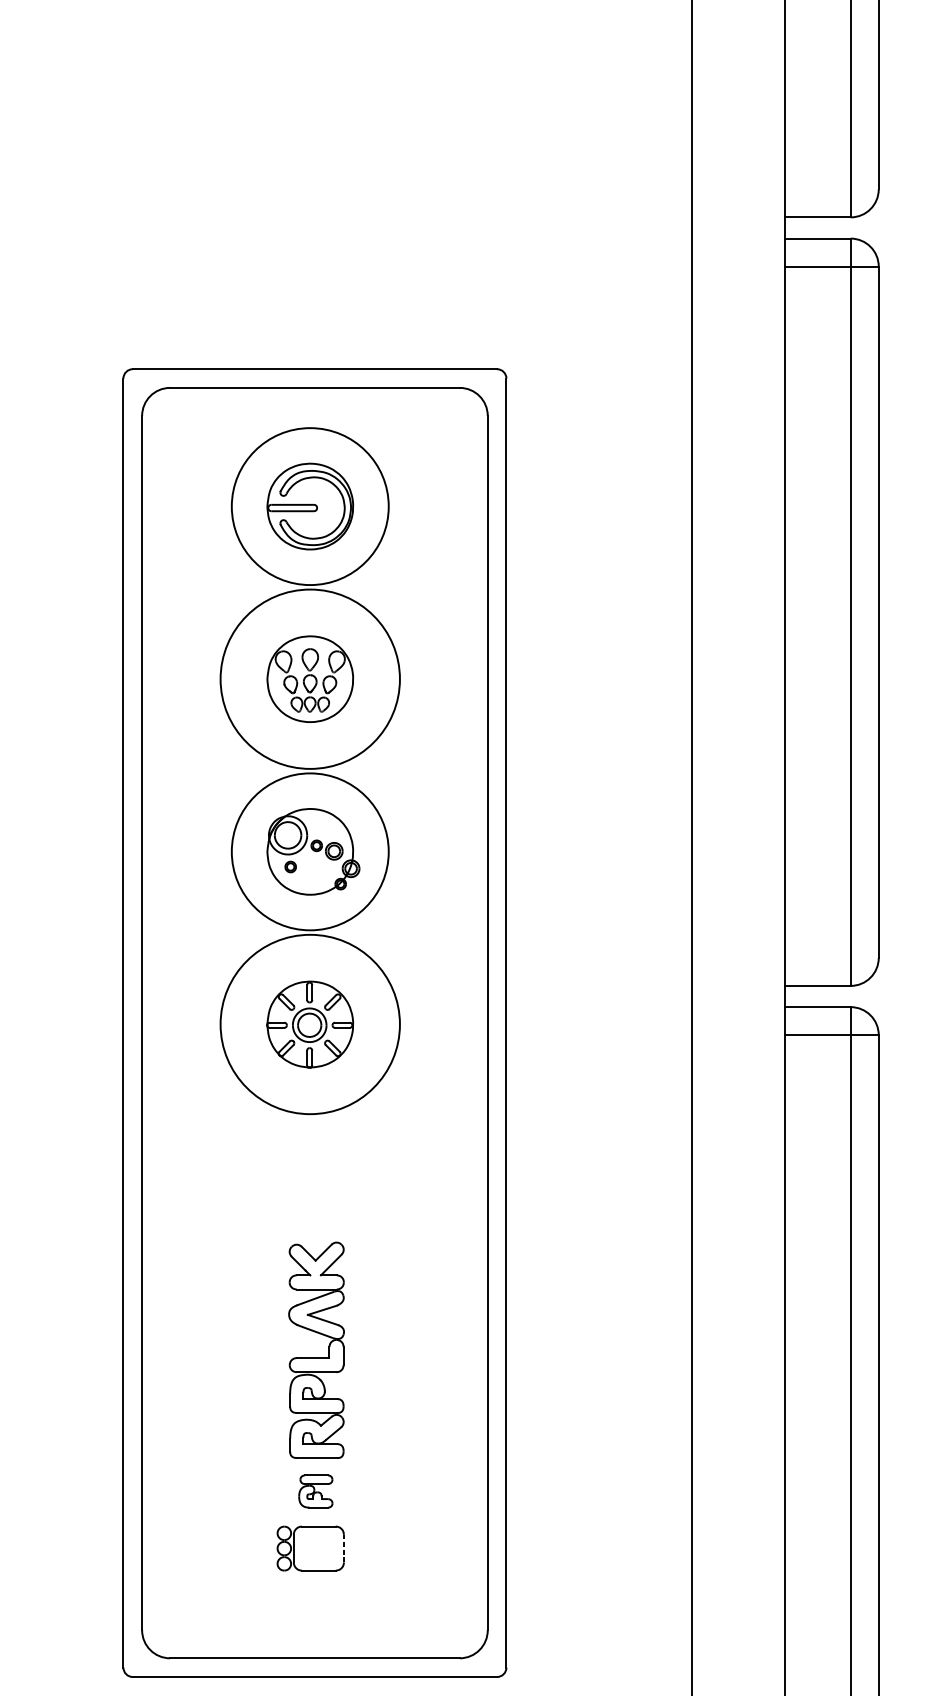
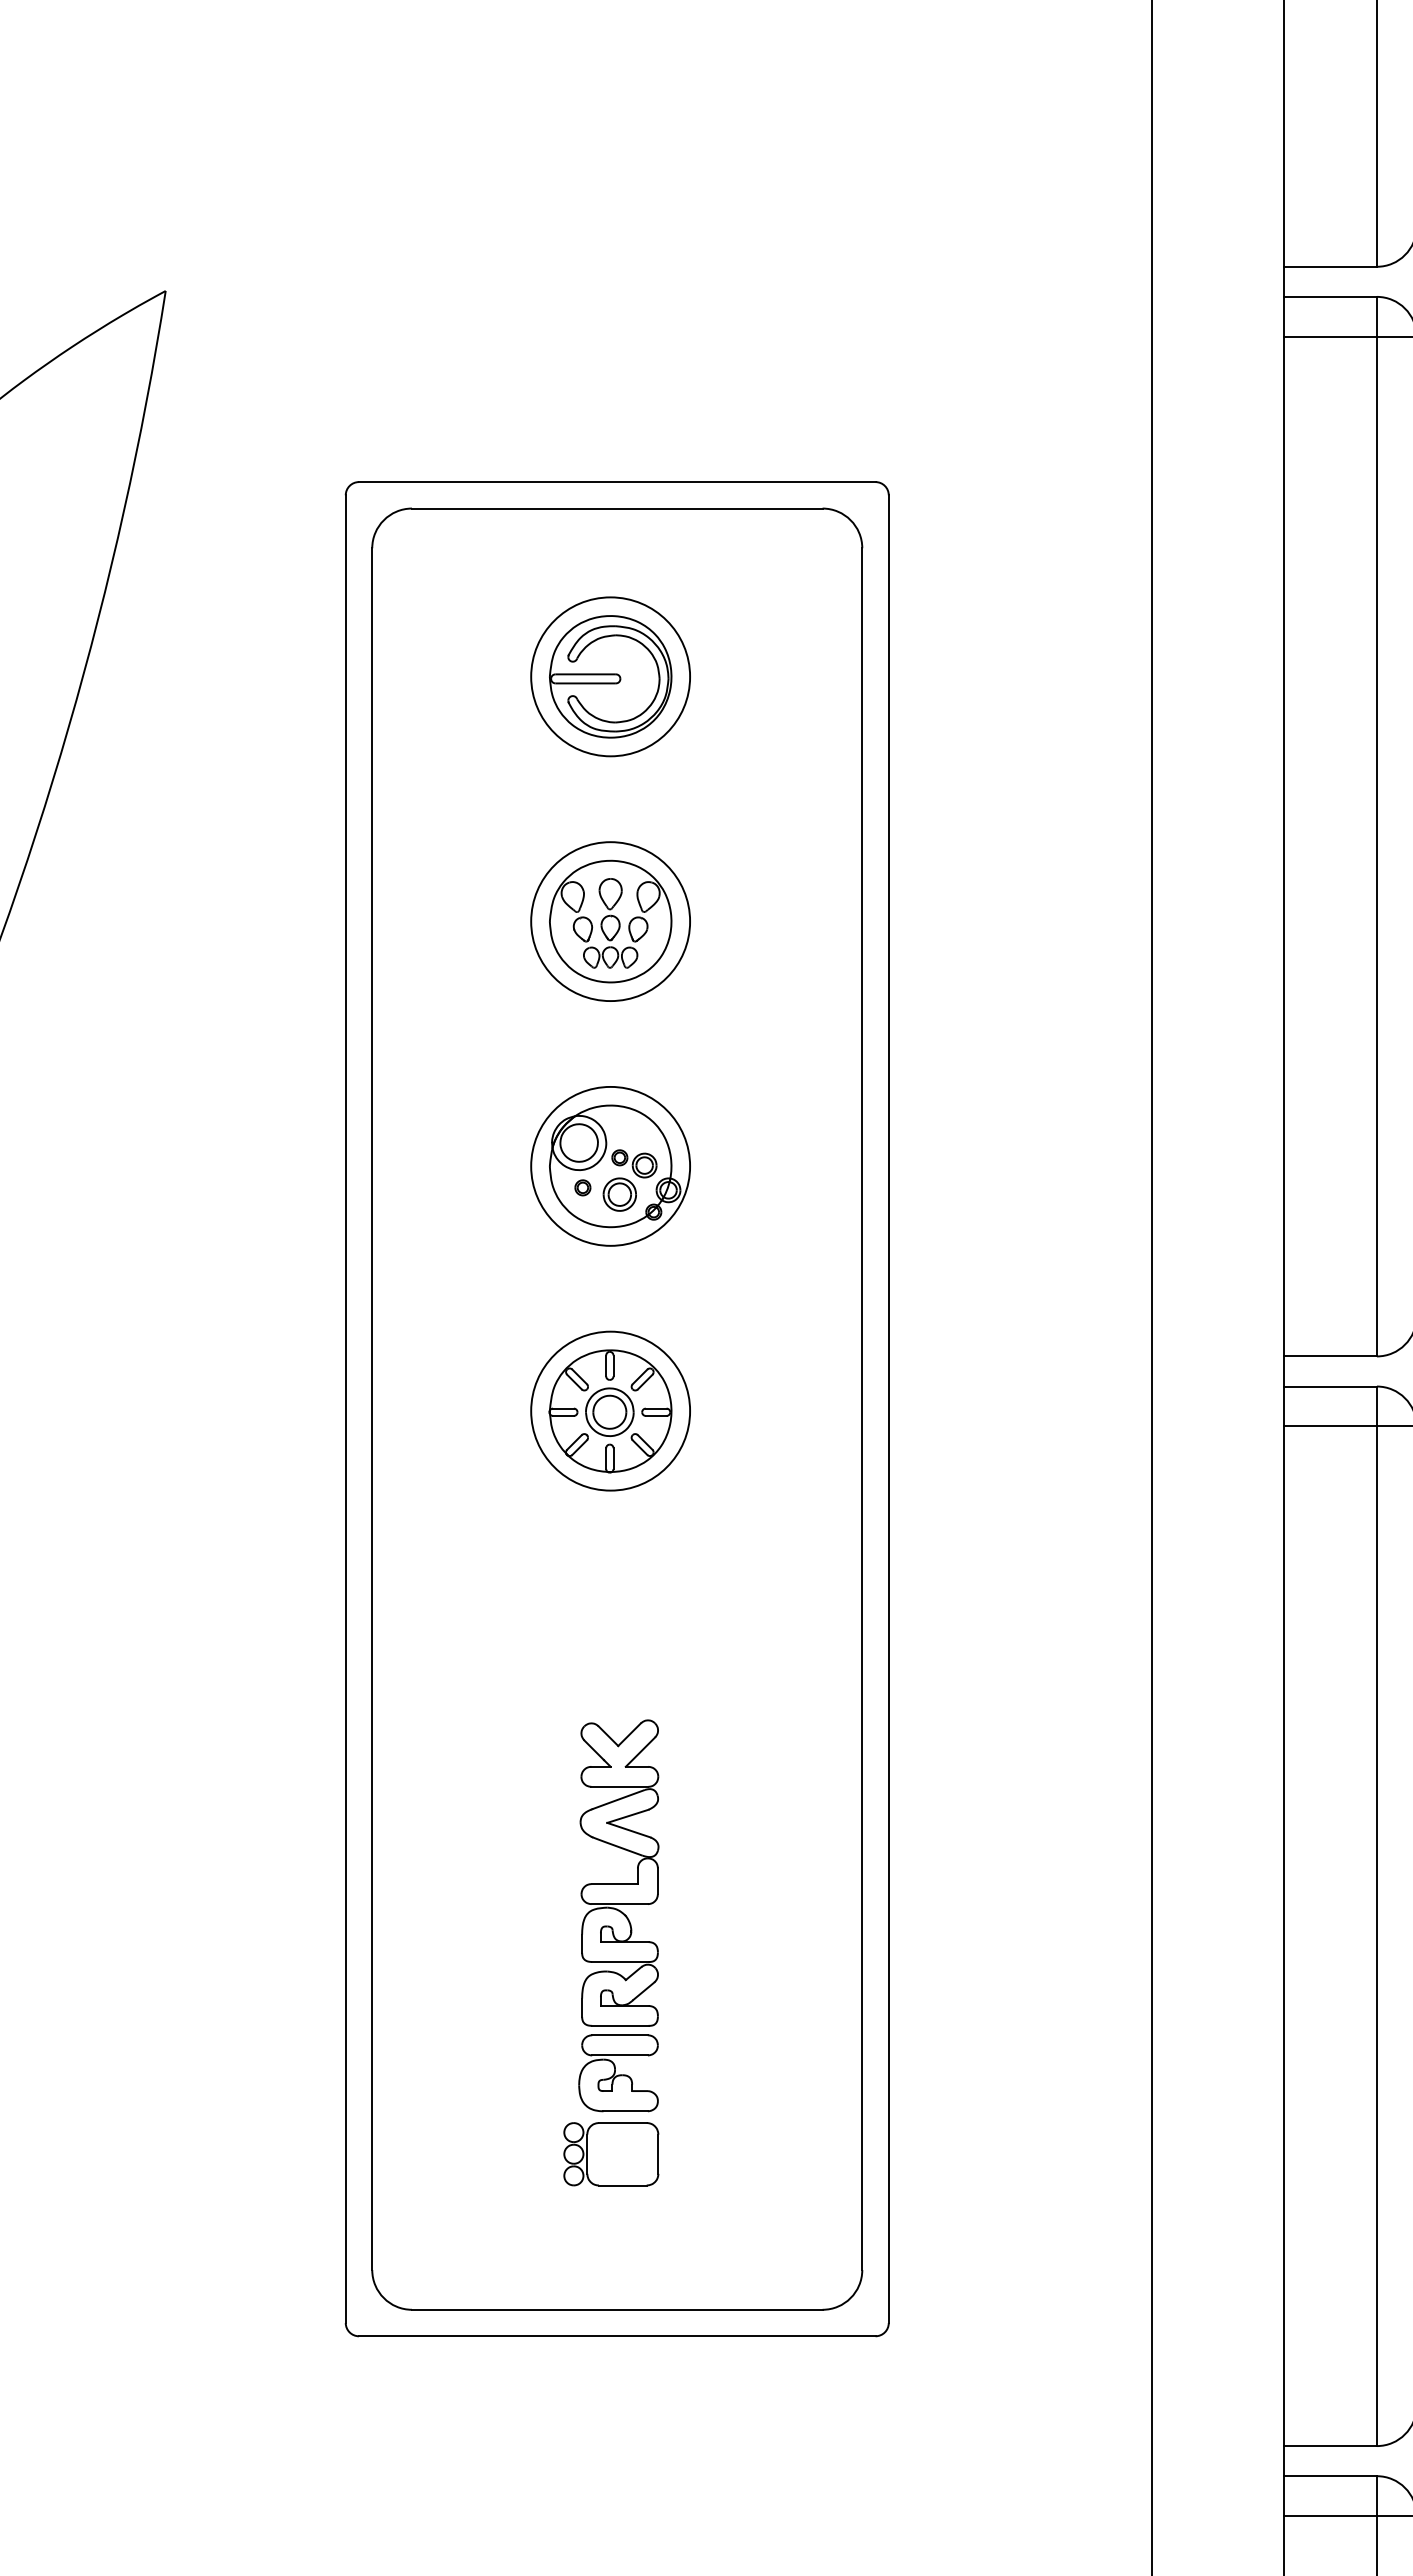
circle: (310, 506) -> (610, 676), size x0.71
circle: (310, 679) -> (610, 921), size x0.62
circle: (310, 851) -> (610, 1165), size x0.71
part: (316, 871) -> (619, 1194), added
circle: (310, 1024) -> (610, 1410), size x0.62
part: (315, 1491) -> (618, 2073), size x1.67
line: (344, 1548) -> (658, 2154), dashed -> solid

